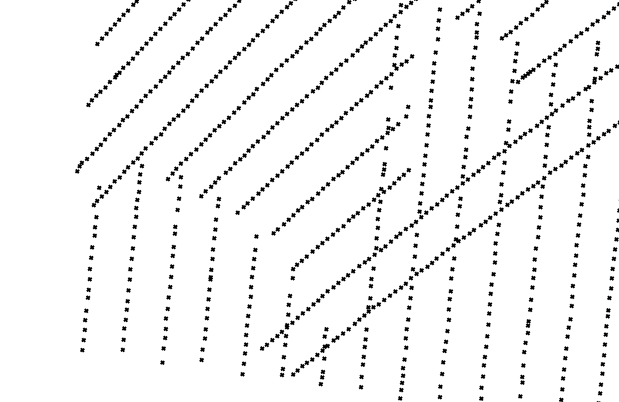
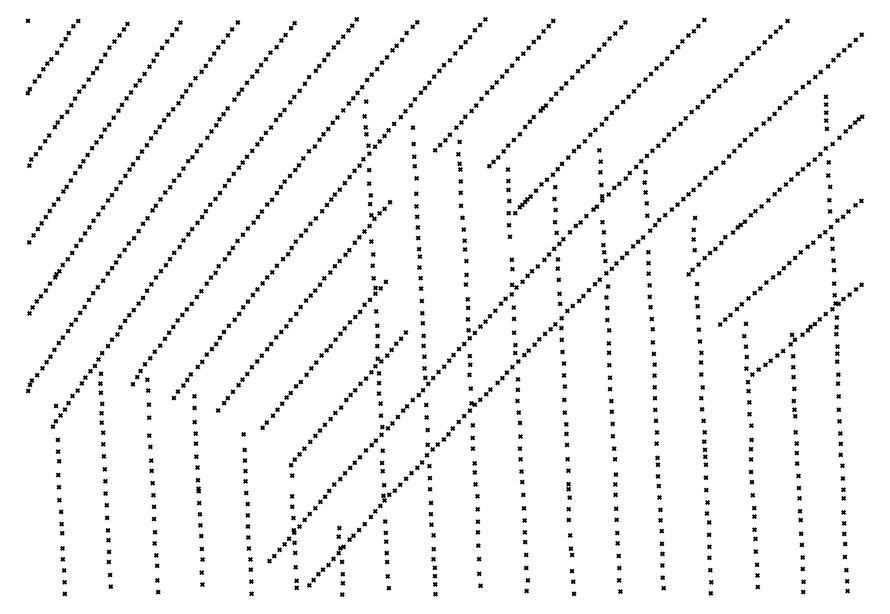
part: (597, 48) -> (599, 161), size x1.67
part: (406, 111) -> (372, 259), moved
part: (384, 169) -> (377, 335), size x1.67
part: (218, 202) -> (194, 402), size x1.43
part: (580, 209) -> (608, 347), size x0.71
part: (174, 230) -> (149, 441), size x1.43
part: (162, 355) -> (157, 586), size x0.71
part: (321, 378) -> (342, 584), size x1.43

